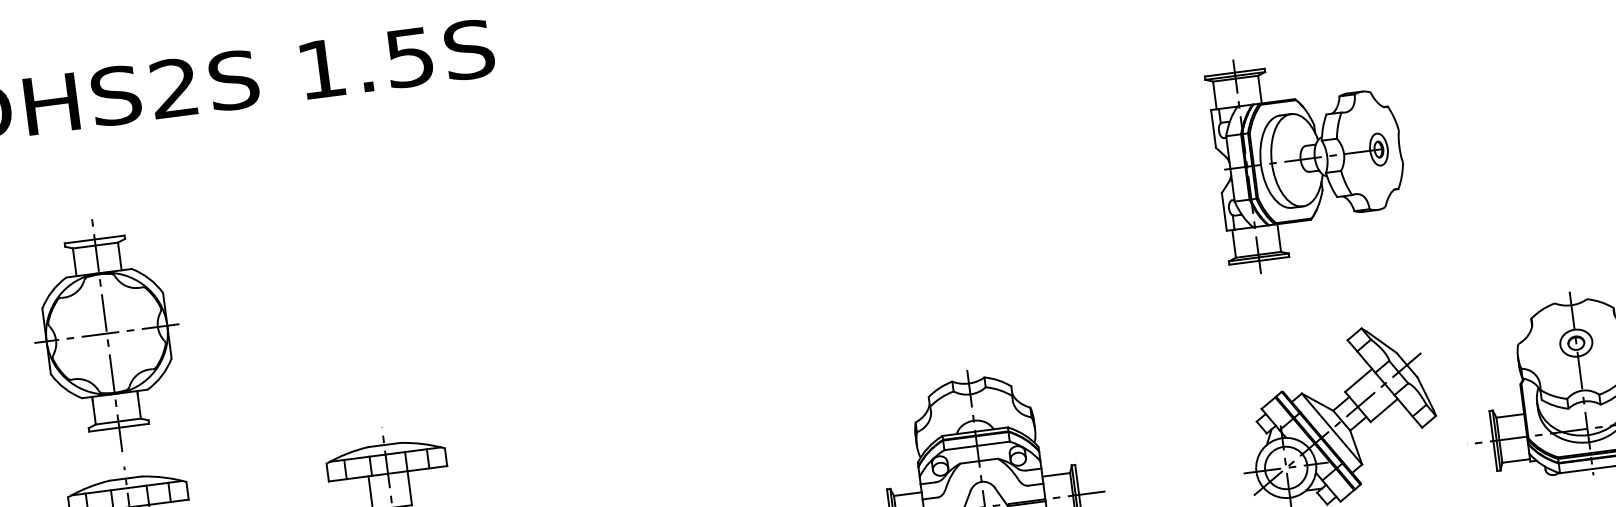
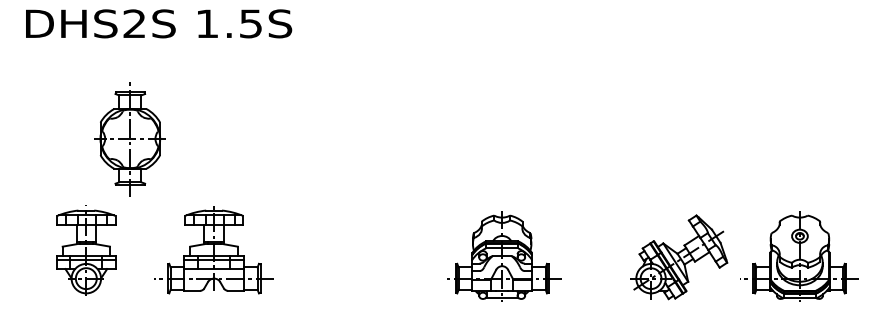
part: (1308, 158) -> (681, 129), removed
part: (105, 335) -> (129, 139), moved

